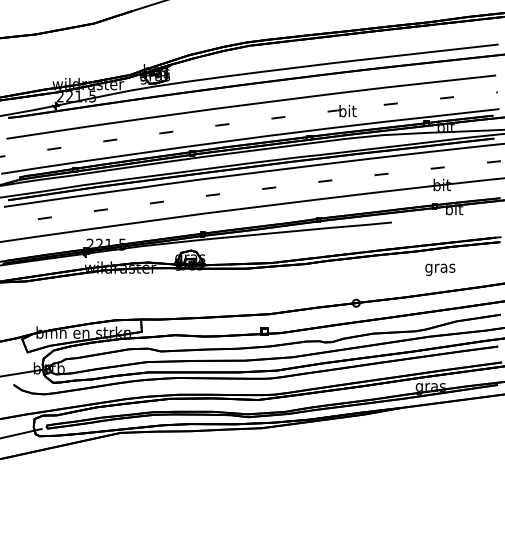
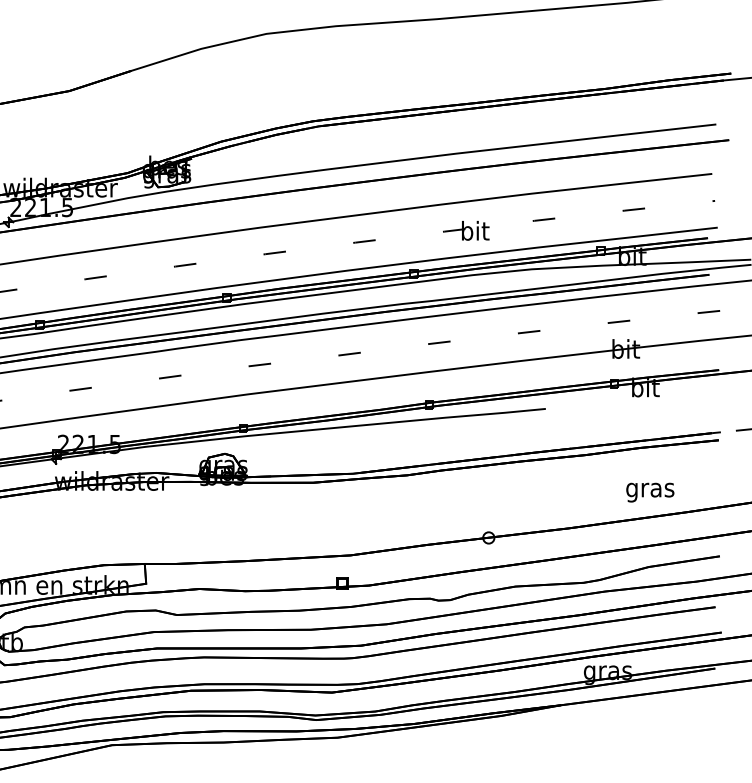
text: (440, 269) -> (650, 492), moved

